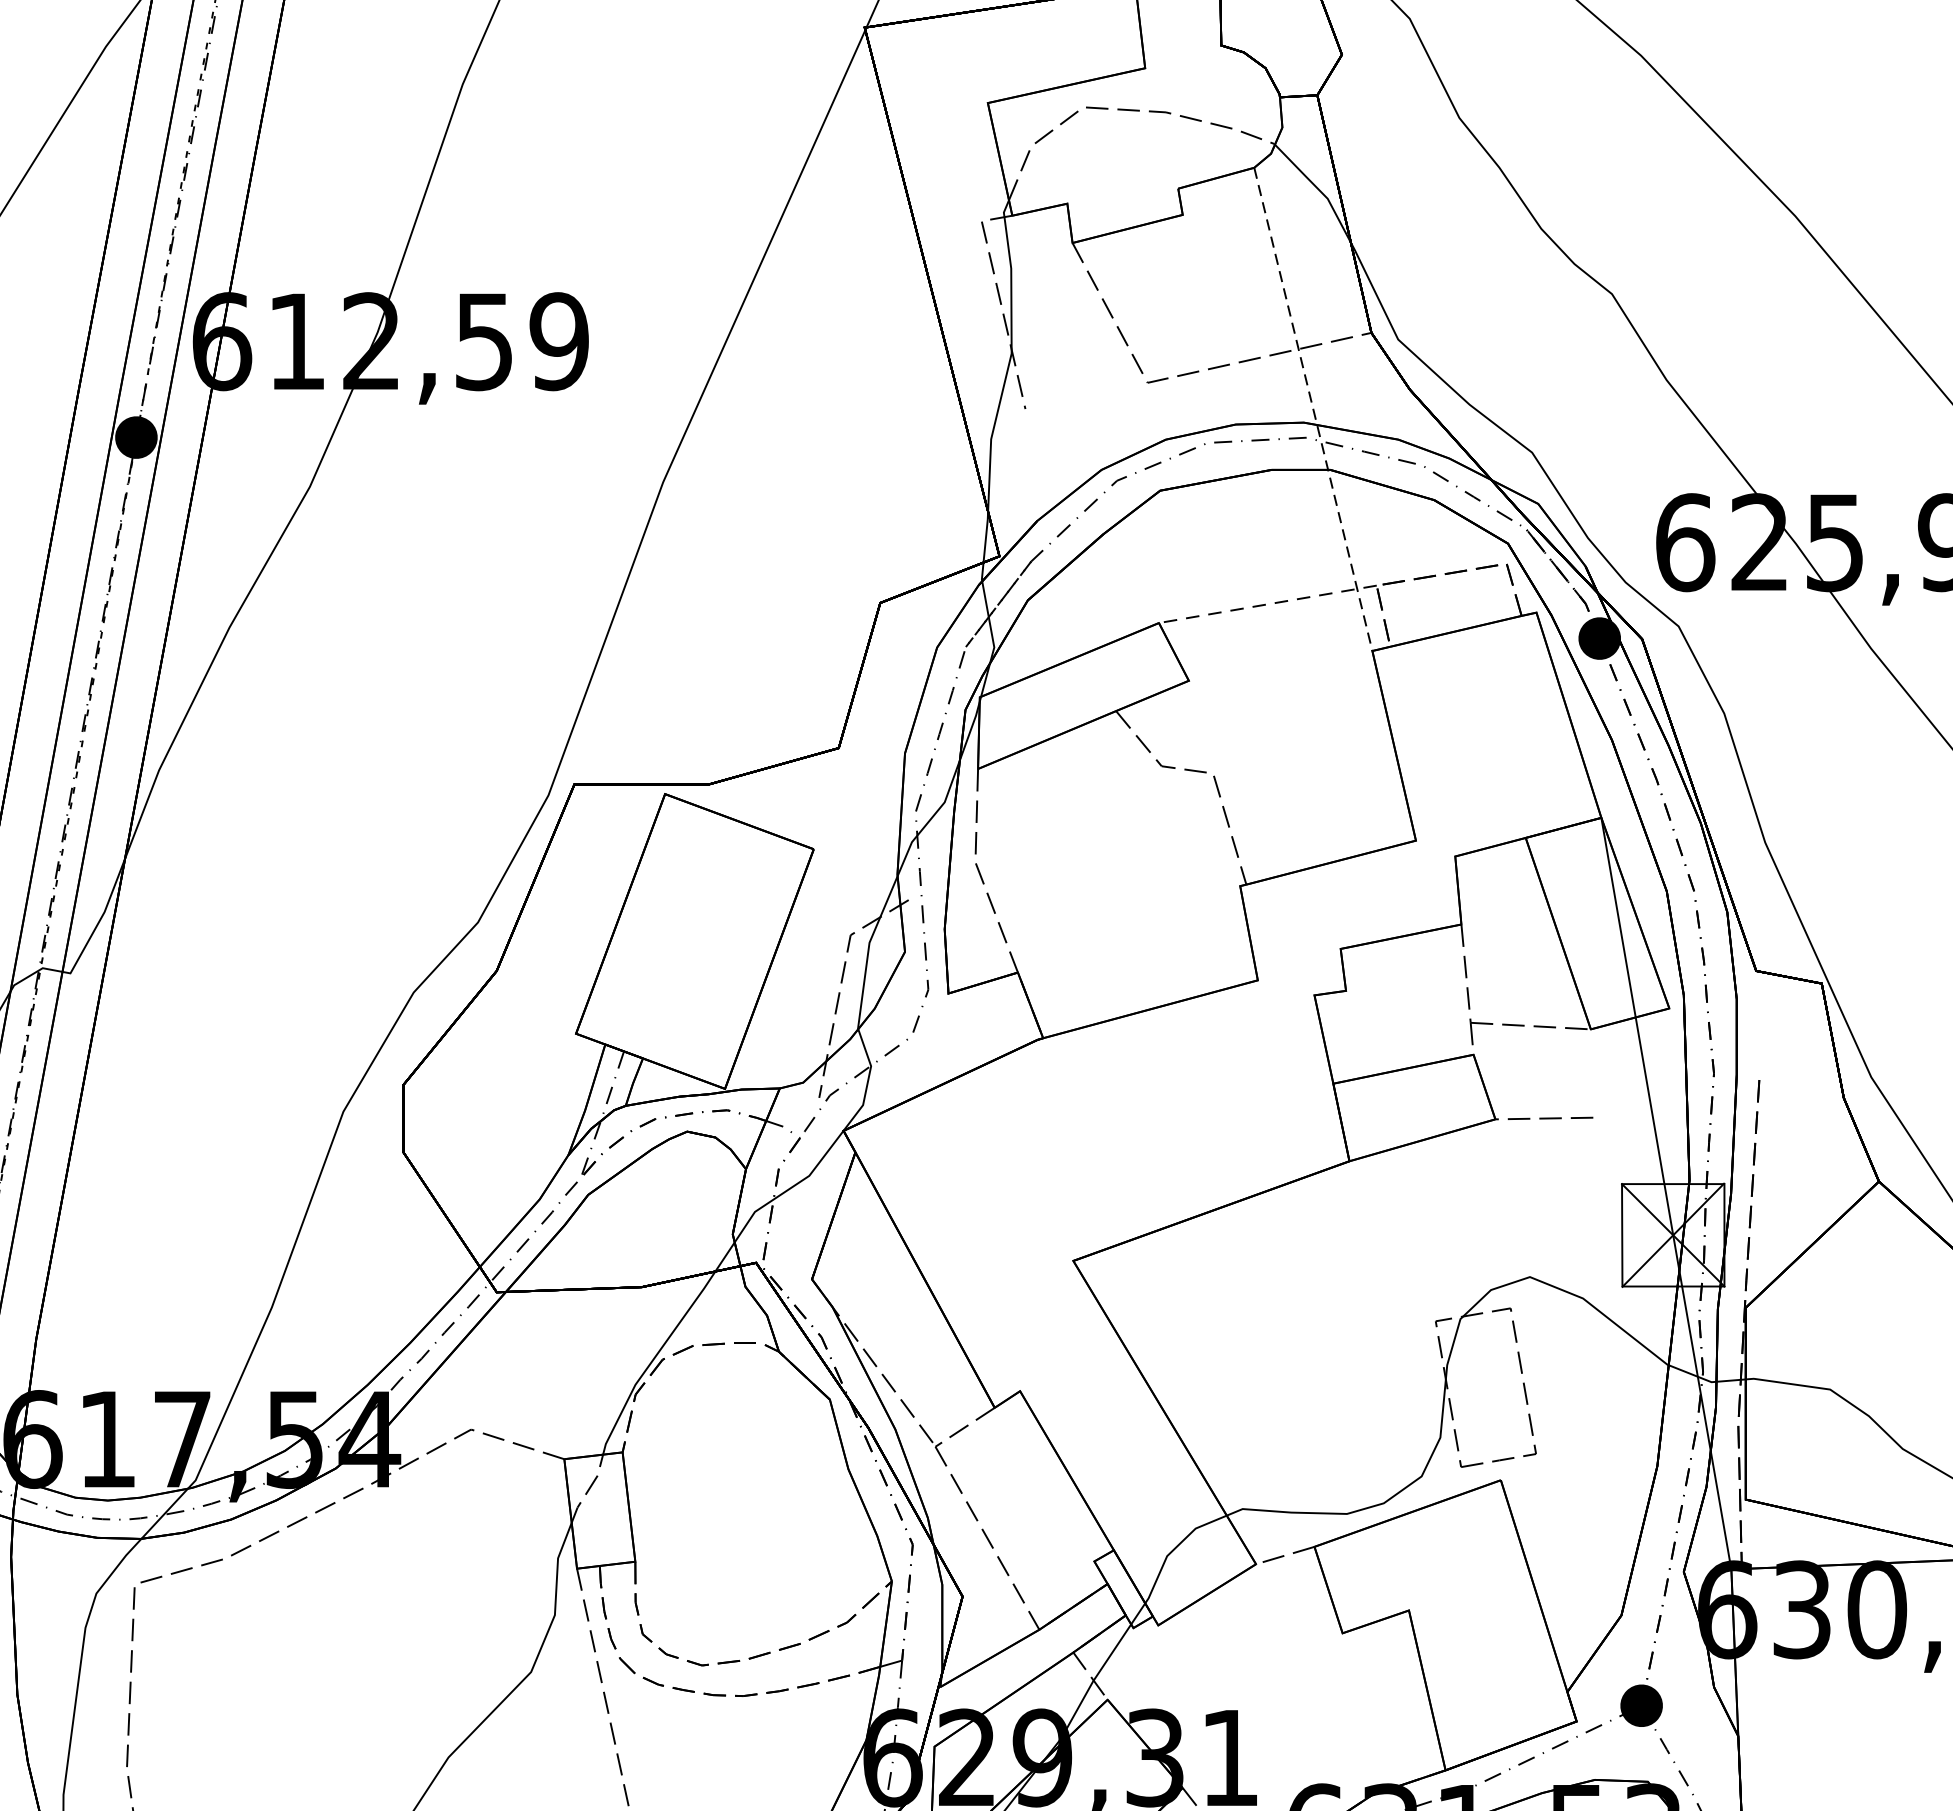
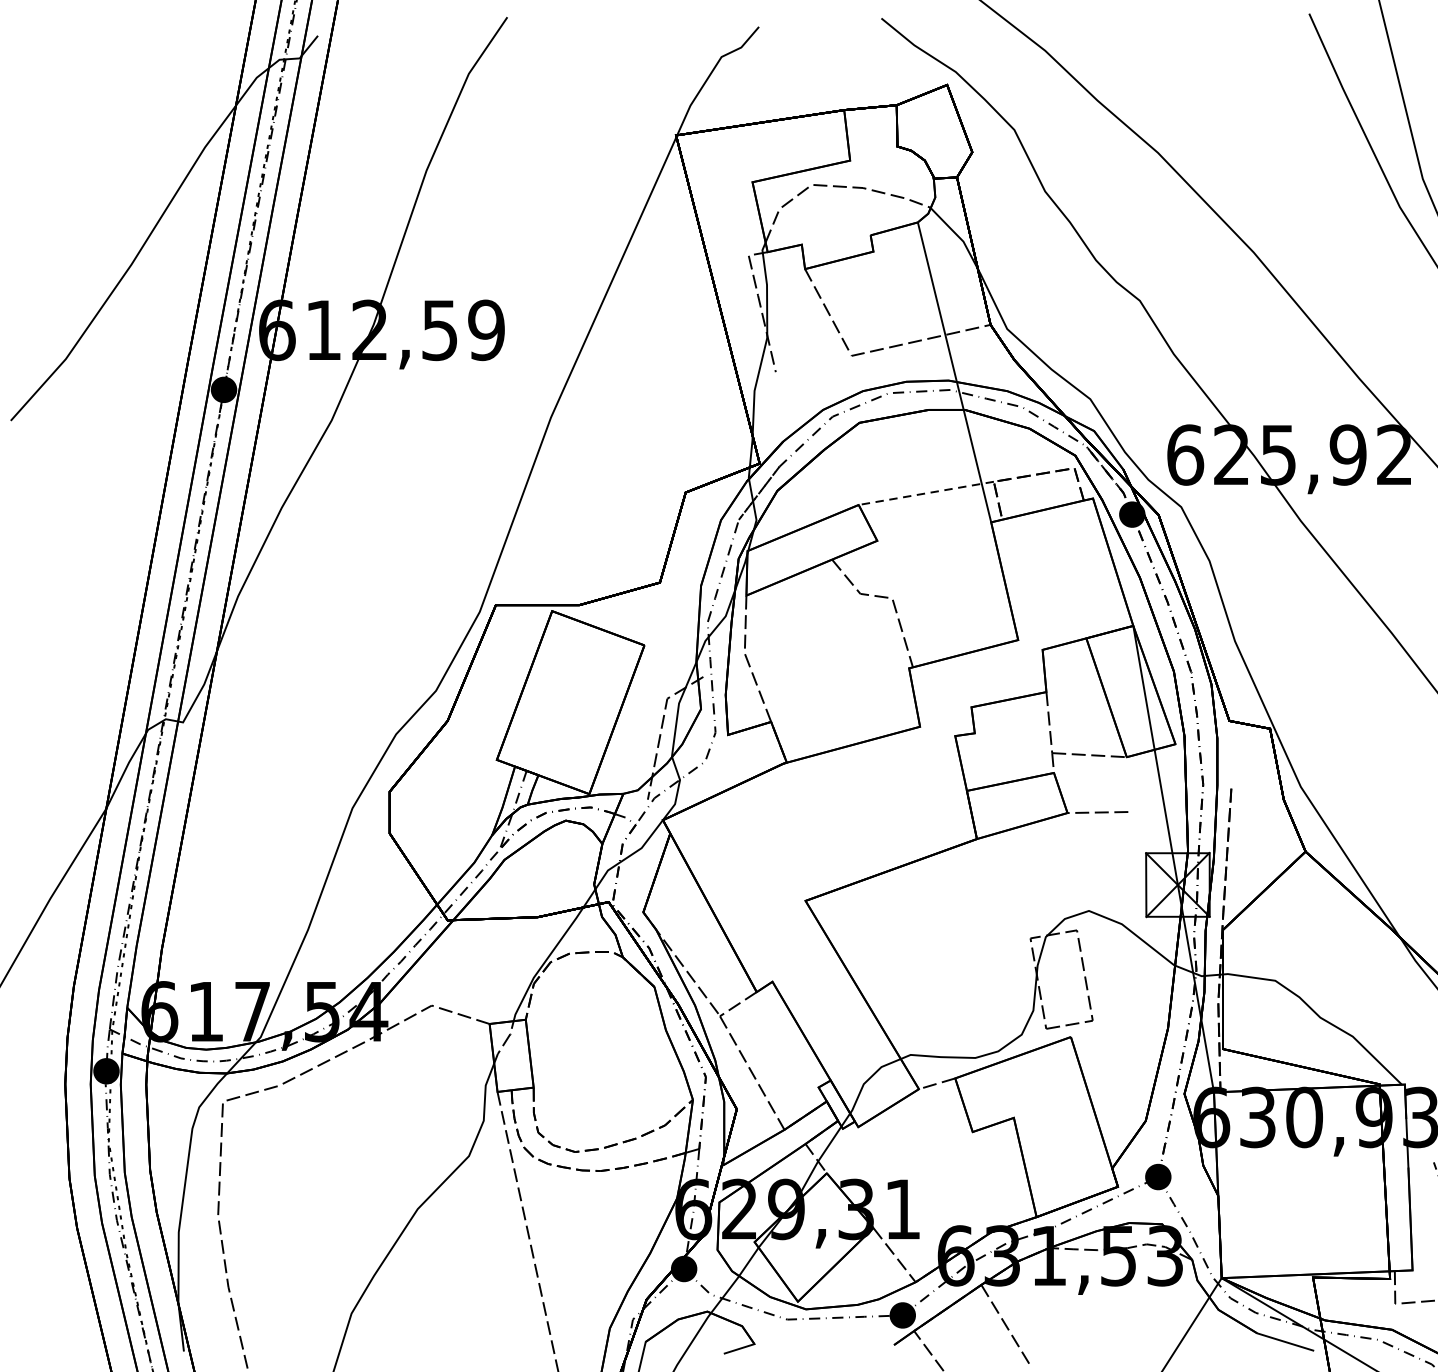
line: (1313, 409) -> (954, 372), dashed -> solid

